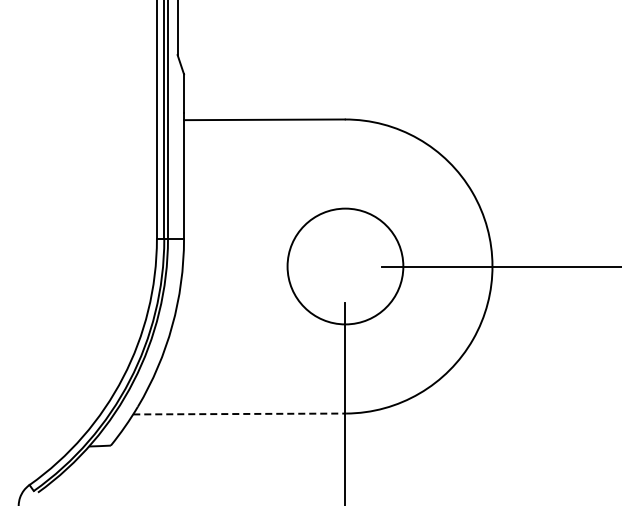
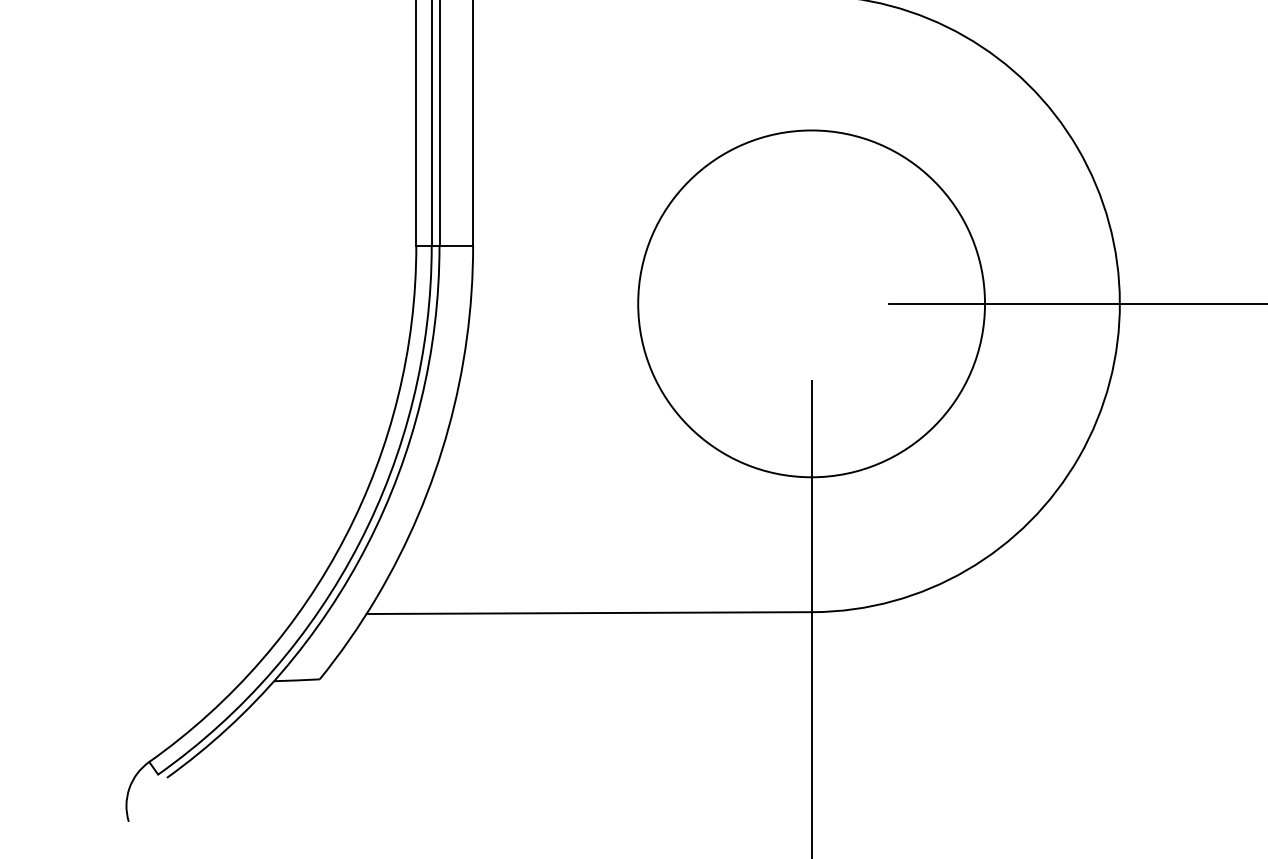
circle: (345, 266) -> (811, 303), size x1.43
line: (240, 413) -> (591, 612), dashed -> solid

